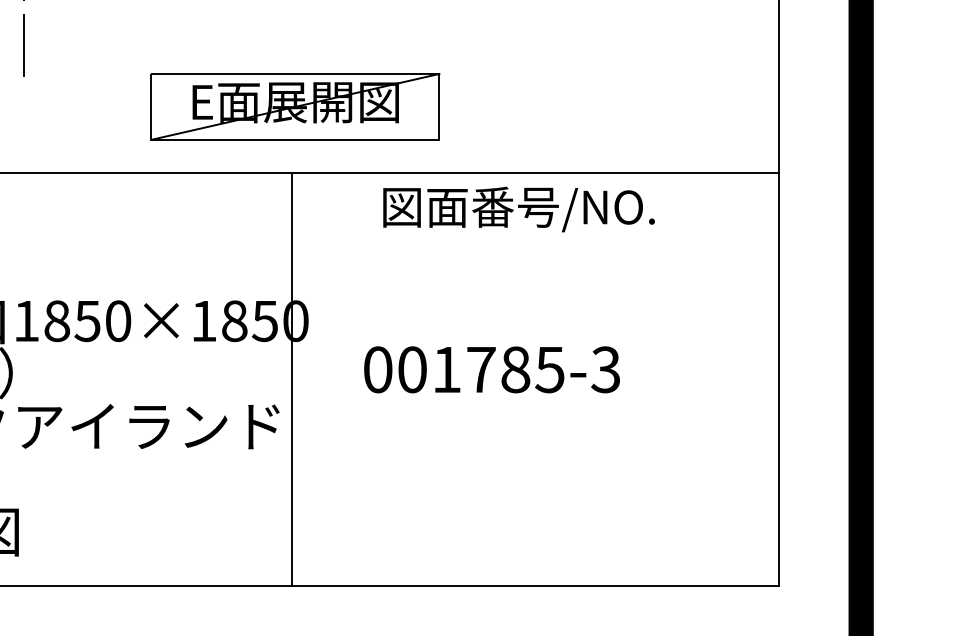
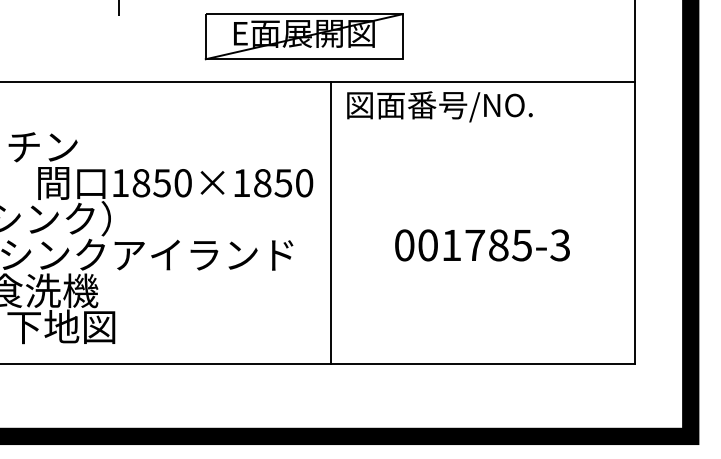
text: (518, 208) -> (439, 106), moved
text: (492, 369) -> (482, 245), moved
line: (291, 378) -> (330, 222), moved

